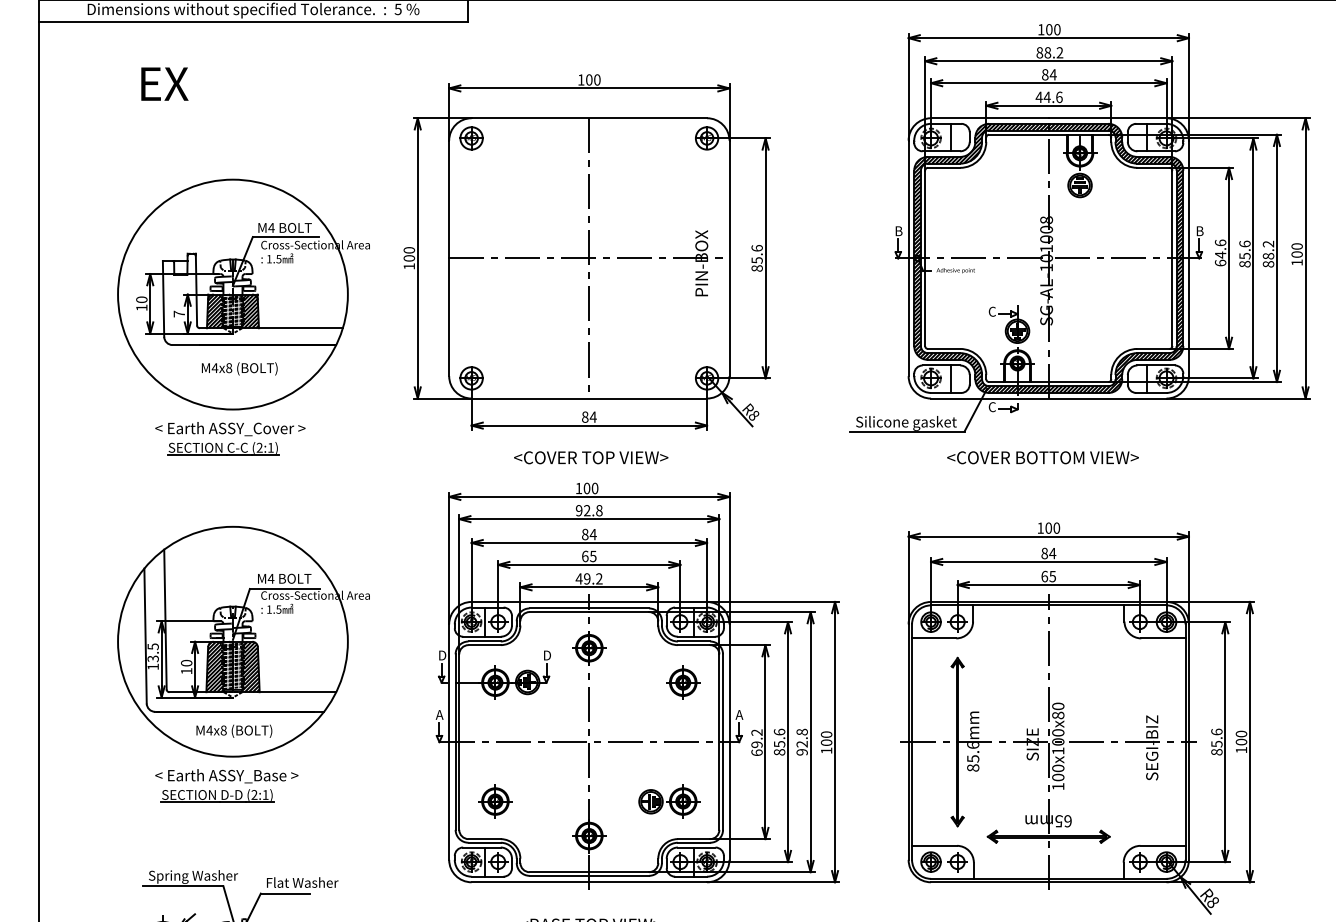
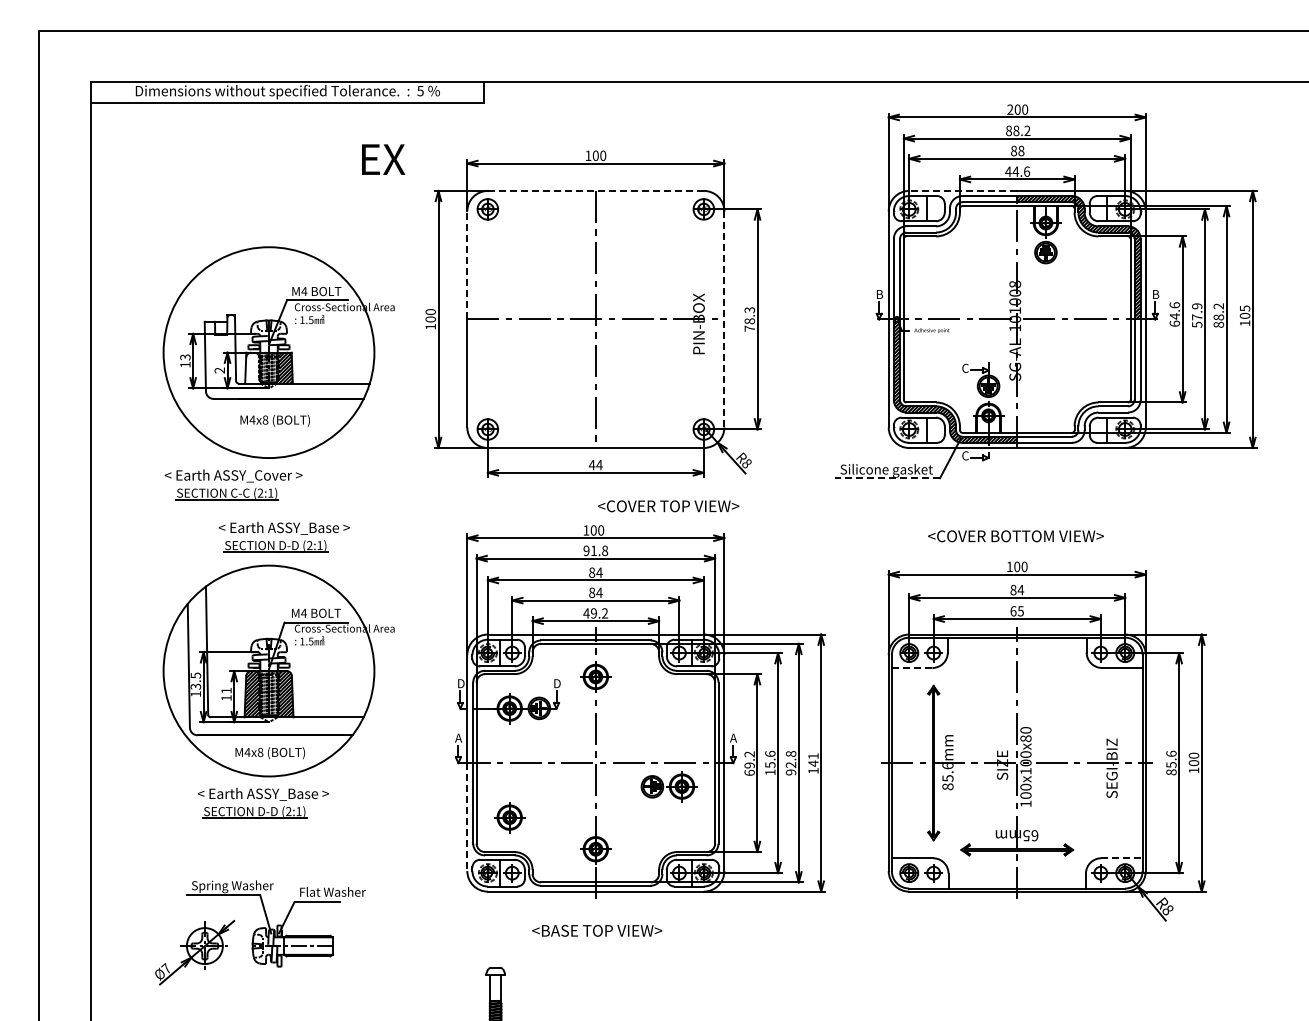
text: (1041, 29) -> (1010, 109), 100 -> 200
text: (1053, 74) -> (1021, 150), 84 -> 88
text: (164, 84) -> (383, 159), moved
line: (588, 117) -> (595, 190), solid -> dashed
line: (990, 117) -> (963, 190), solid -> dashed
hatch: (981, 190) -> (955, 257), removed
line: (449, 199) -> (467, 265), solid -> dashed
text: (1296, 246) -> (1244, 308), 100 -> 105
text: (1245, 254) -> (1197, 315), 85.6 -> 57.9
line: (729, 258) -> (724, 319), solid -> dashed
text: (756, 258) -> (749, 319), 85.6 -> 78.3
text: (141, 299) -> (185, 357), 10 -> 13
hatch: (214, 310) -> (252, 367), removed
text: (178, 314) -> (219, 370), 7 -> 2
hatch: (1115, 324) -> (1078, 380), removed
text: (584, 416) -> (591, 464), 84 -> 44
line: (907, 431) -> (887, 478), solid -> dashed
part: (230, 438) -> (233, 484), moved
text: (591, 457) -> (668, 506), moved
text: (1042, 457) -> (1015, 536), moved
part: (248, 496) -> (283, 537), added
text: (586, 510) -> (593, 550), 92.8 -> 91.8
text: (588, 556) -> (595, 592), 65 -> 84
line: (933, 637) -> (911, 667), solid -> dashed
text: (186, 662) -> (226, 690), 10 -> 11
part: (682, 682) -> (681, 708), removed
text: (826, 738) -> (813, 759), 100 -> 141
text: (779, 752) -> (770, 772), 85.6 -> 15.6
line: (449, 801) -> (467, 817), solid -> dashed
part: (668, 801) -> (668, 786), moved
line: (1163, 846) -> (1122, 858), solid -> dashed

